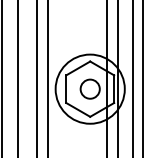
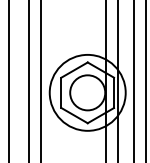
circle: (90, 89) -> (88, 93), size x1.67

